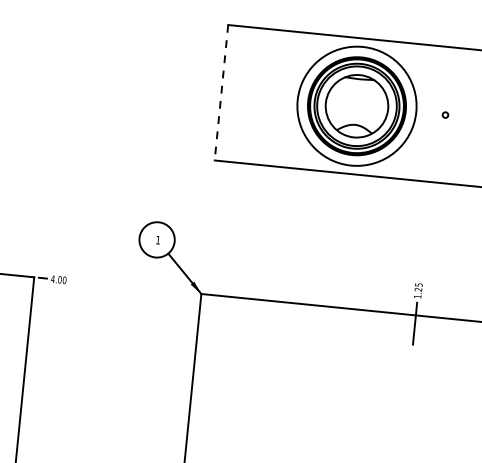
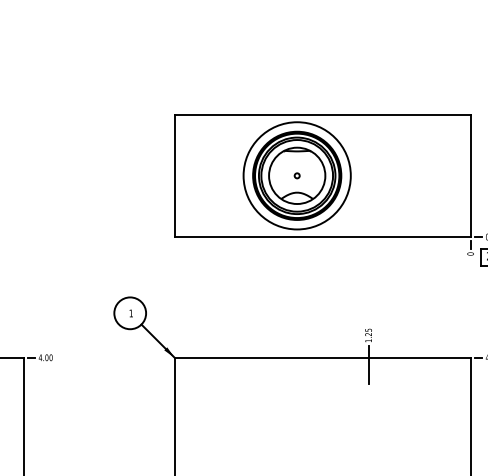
line: (221, 93) -> (174, 176), dashed -> solid
circle: (444, 114) -> (296, 175), moved

